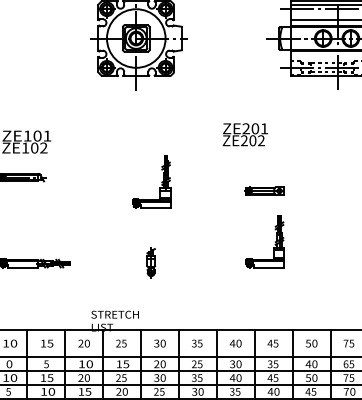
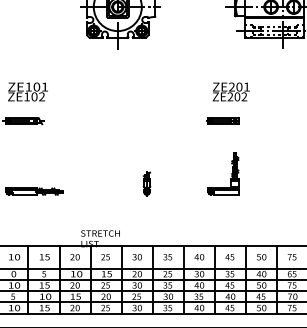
text: (244, 134) -> (230, 91), moved
part: (161, 181) -> (138, 124), removed
part: (263, 190) -> (222, 120), moved
part: (150, 262) -> (146, 183), moved

